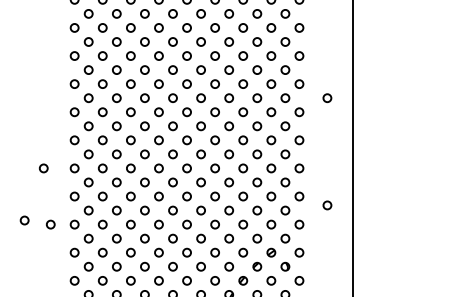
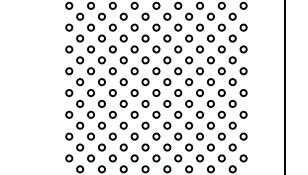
circle: (327, 97) -> (265, 59), removed
circle: (43, 168) -> (45, 114), removed
circle: (327, 205) -> (265, 143), removed
circle: (24, 220) -> (30, 155), removed
circle: (50, 224) -> (50, 158), removed

